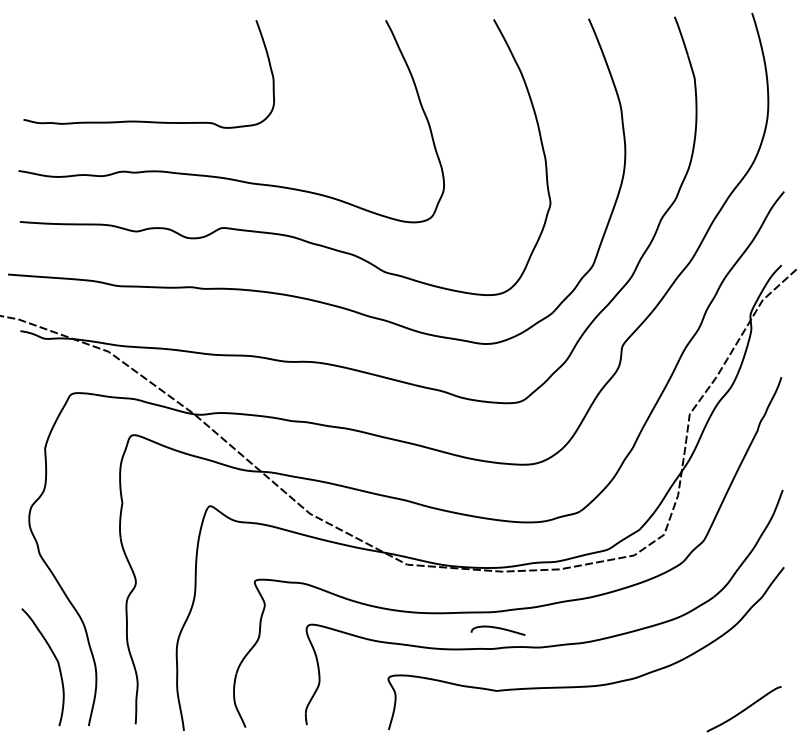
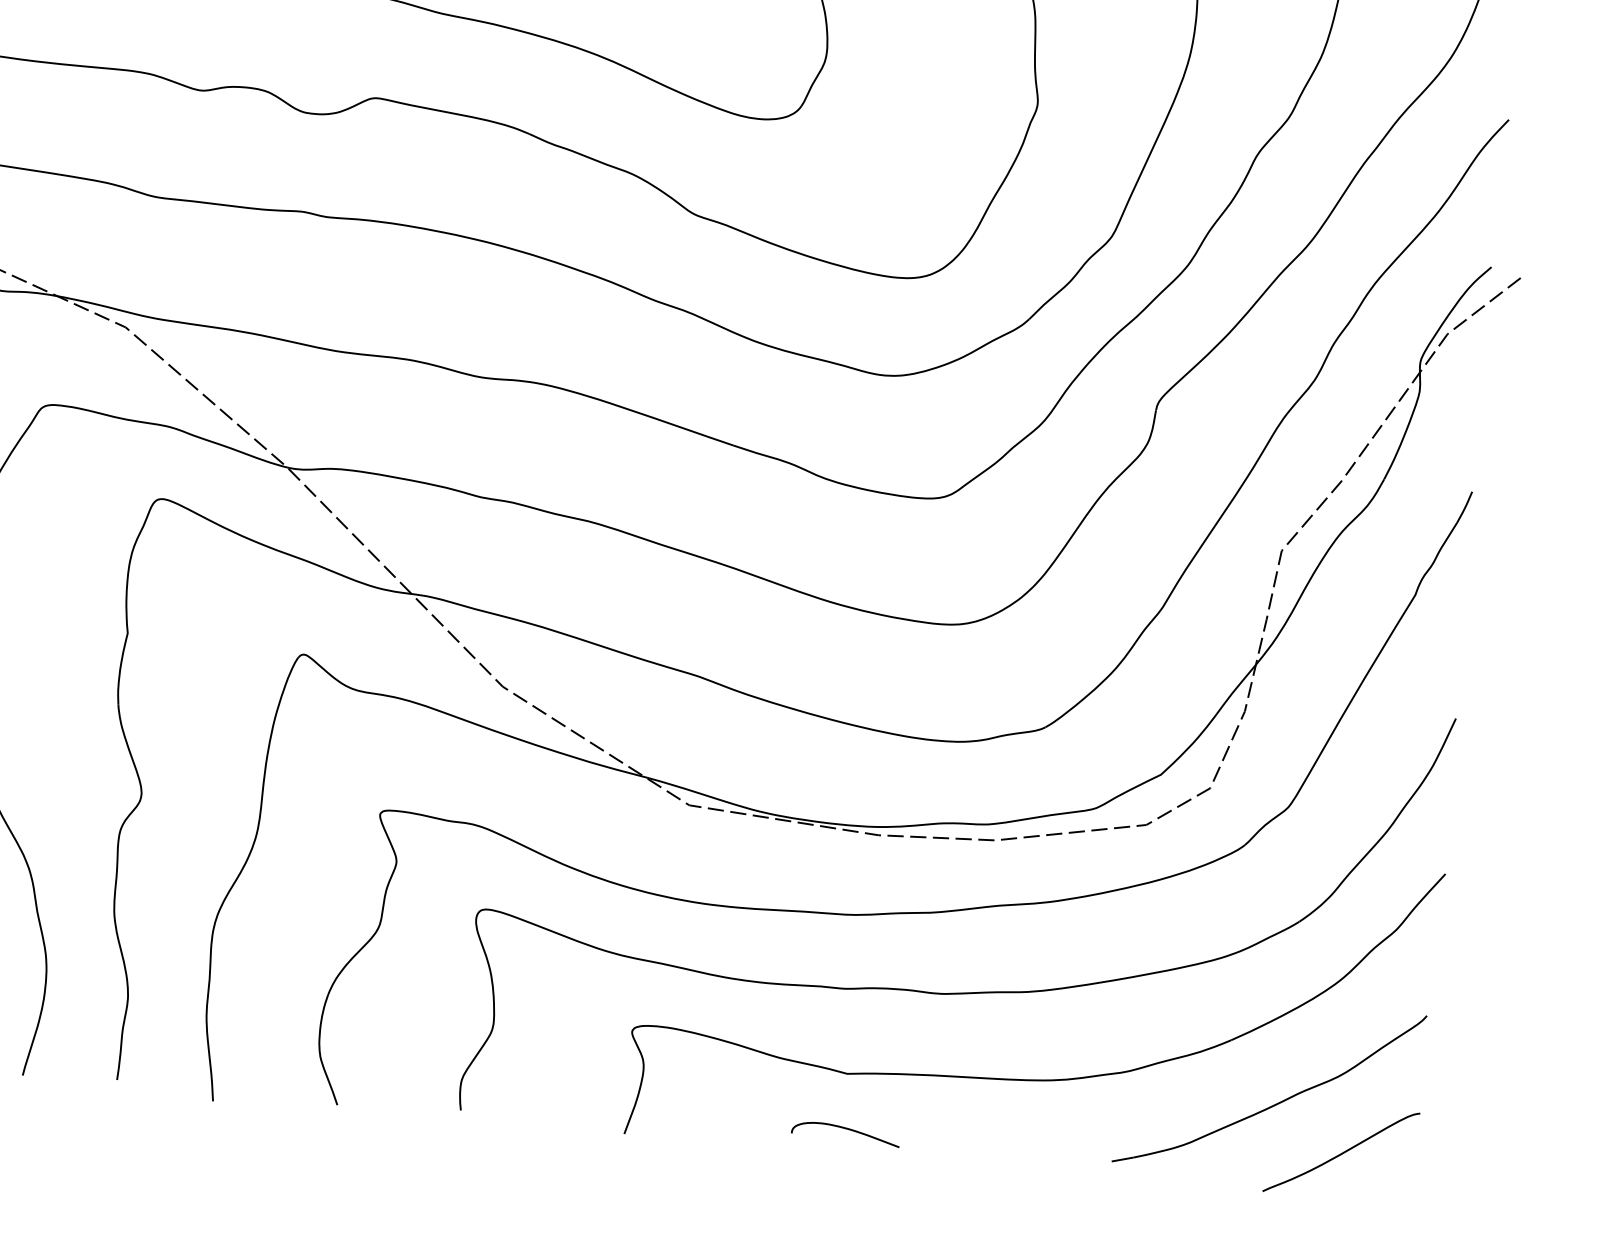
curve: (497, 628) -> (844, 1129), moved
part: (709, 687) -> (1275, 1102), added

